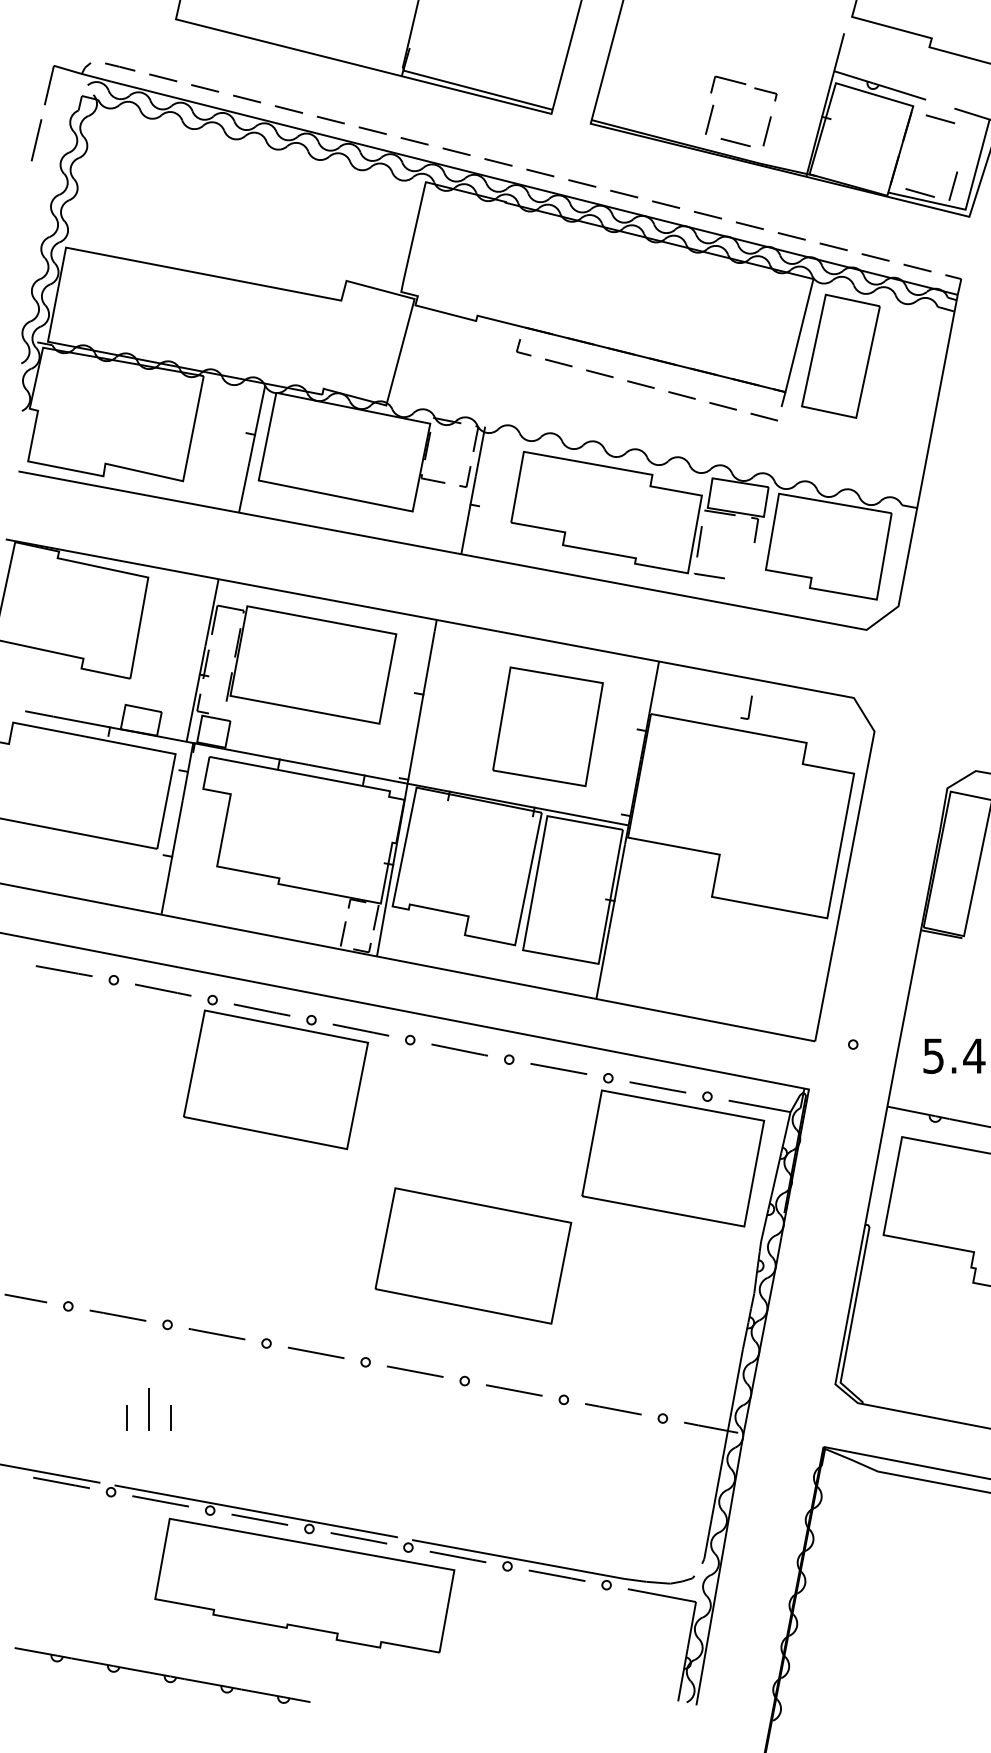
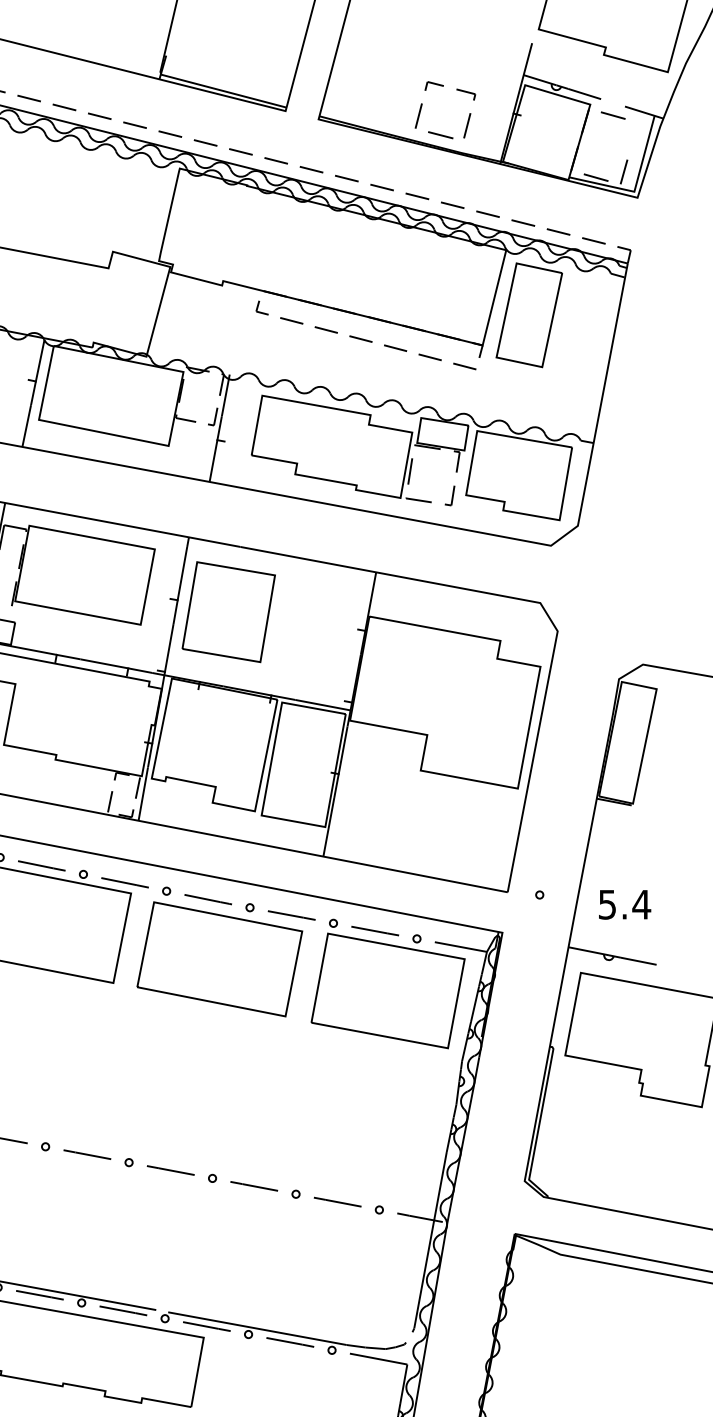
part: (727, 83) -> (433, 85), size x0.62
part: (746, 707) -> (449, 495), moved
part: (547, 726) -> (228, 611), moved
part: (473, 1255) -> (219, 958), moved

